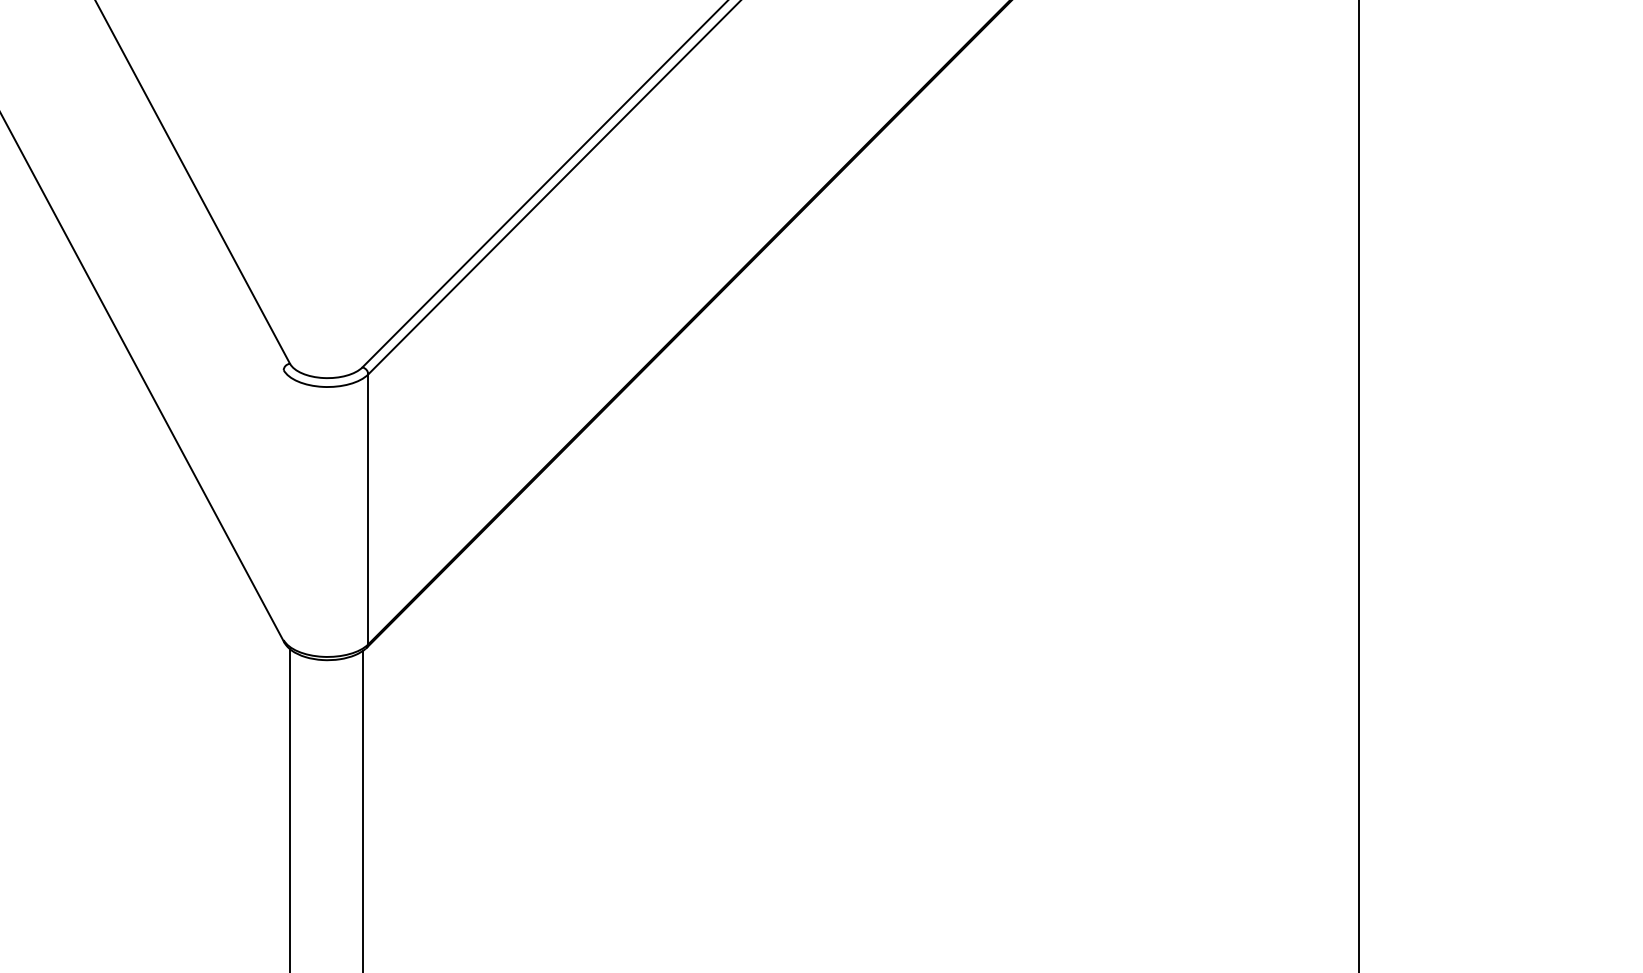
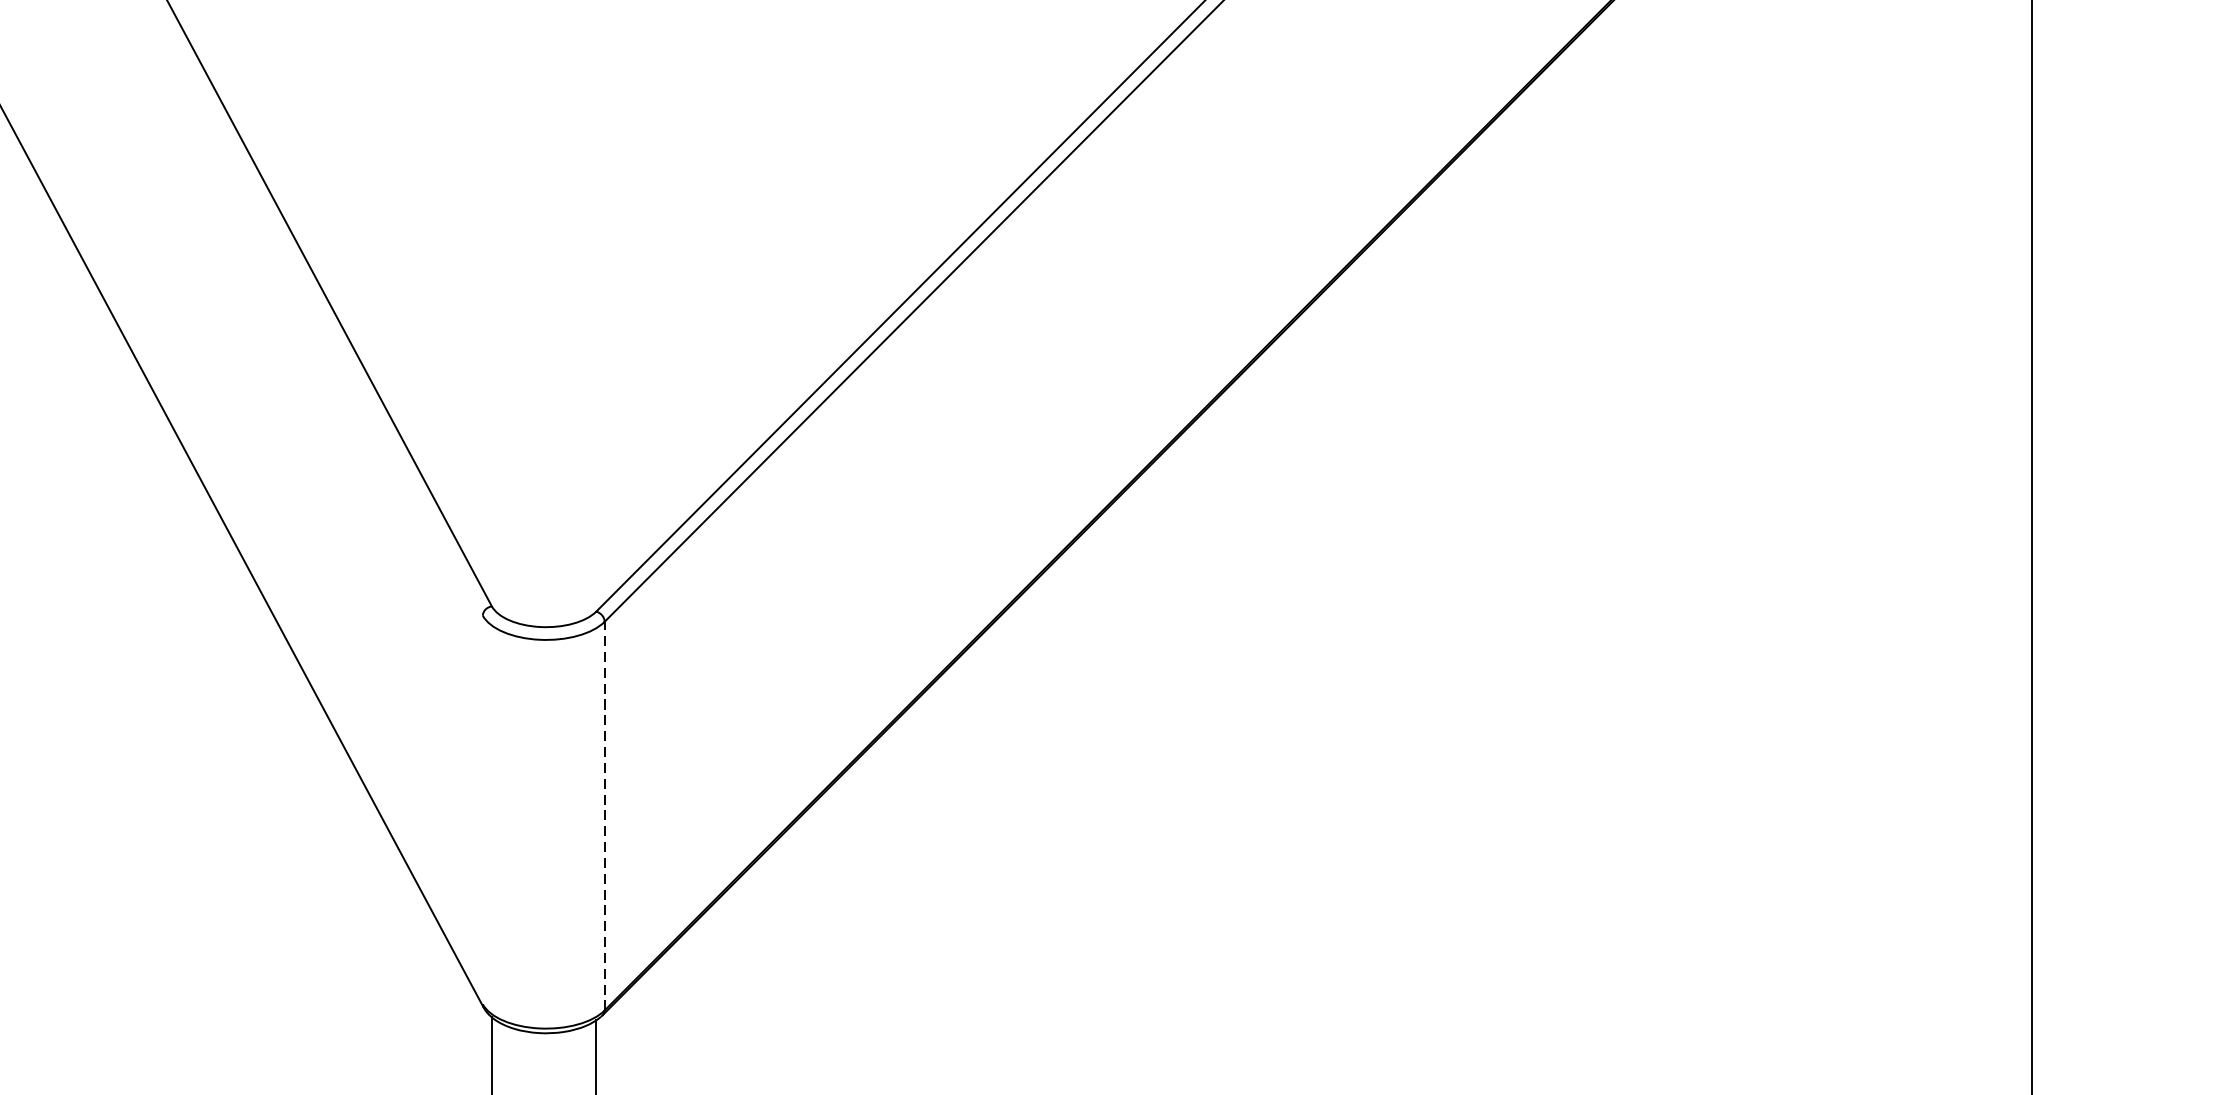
line: (368, 509) -> (604, 816), solid -> dashed

